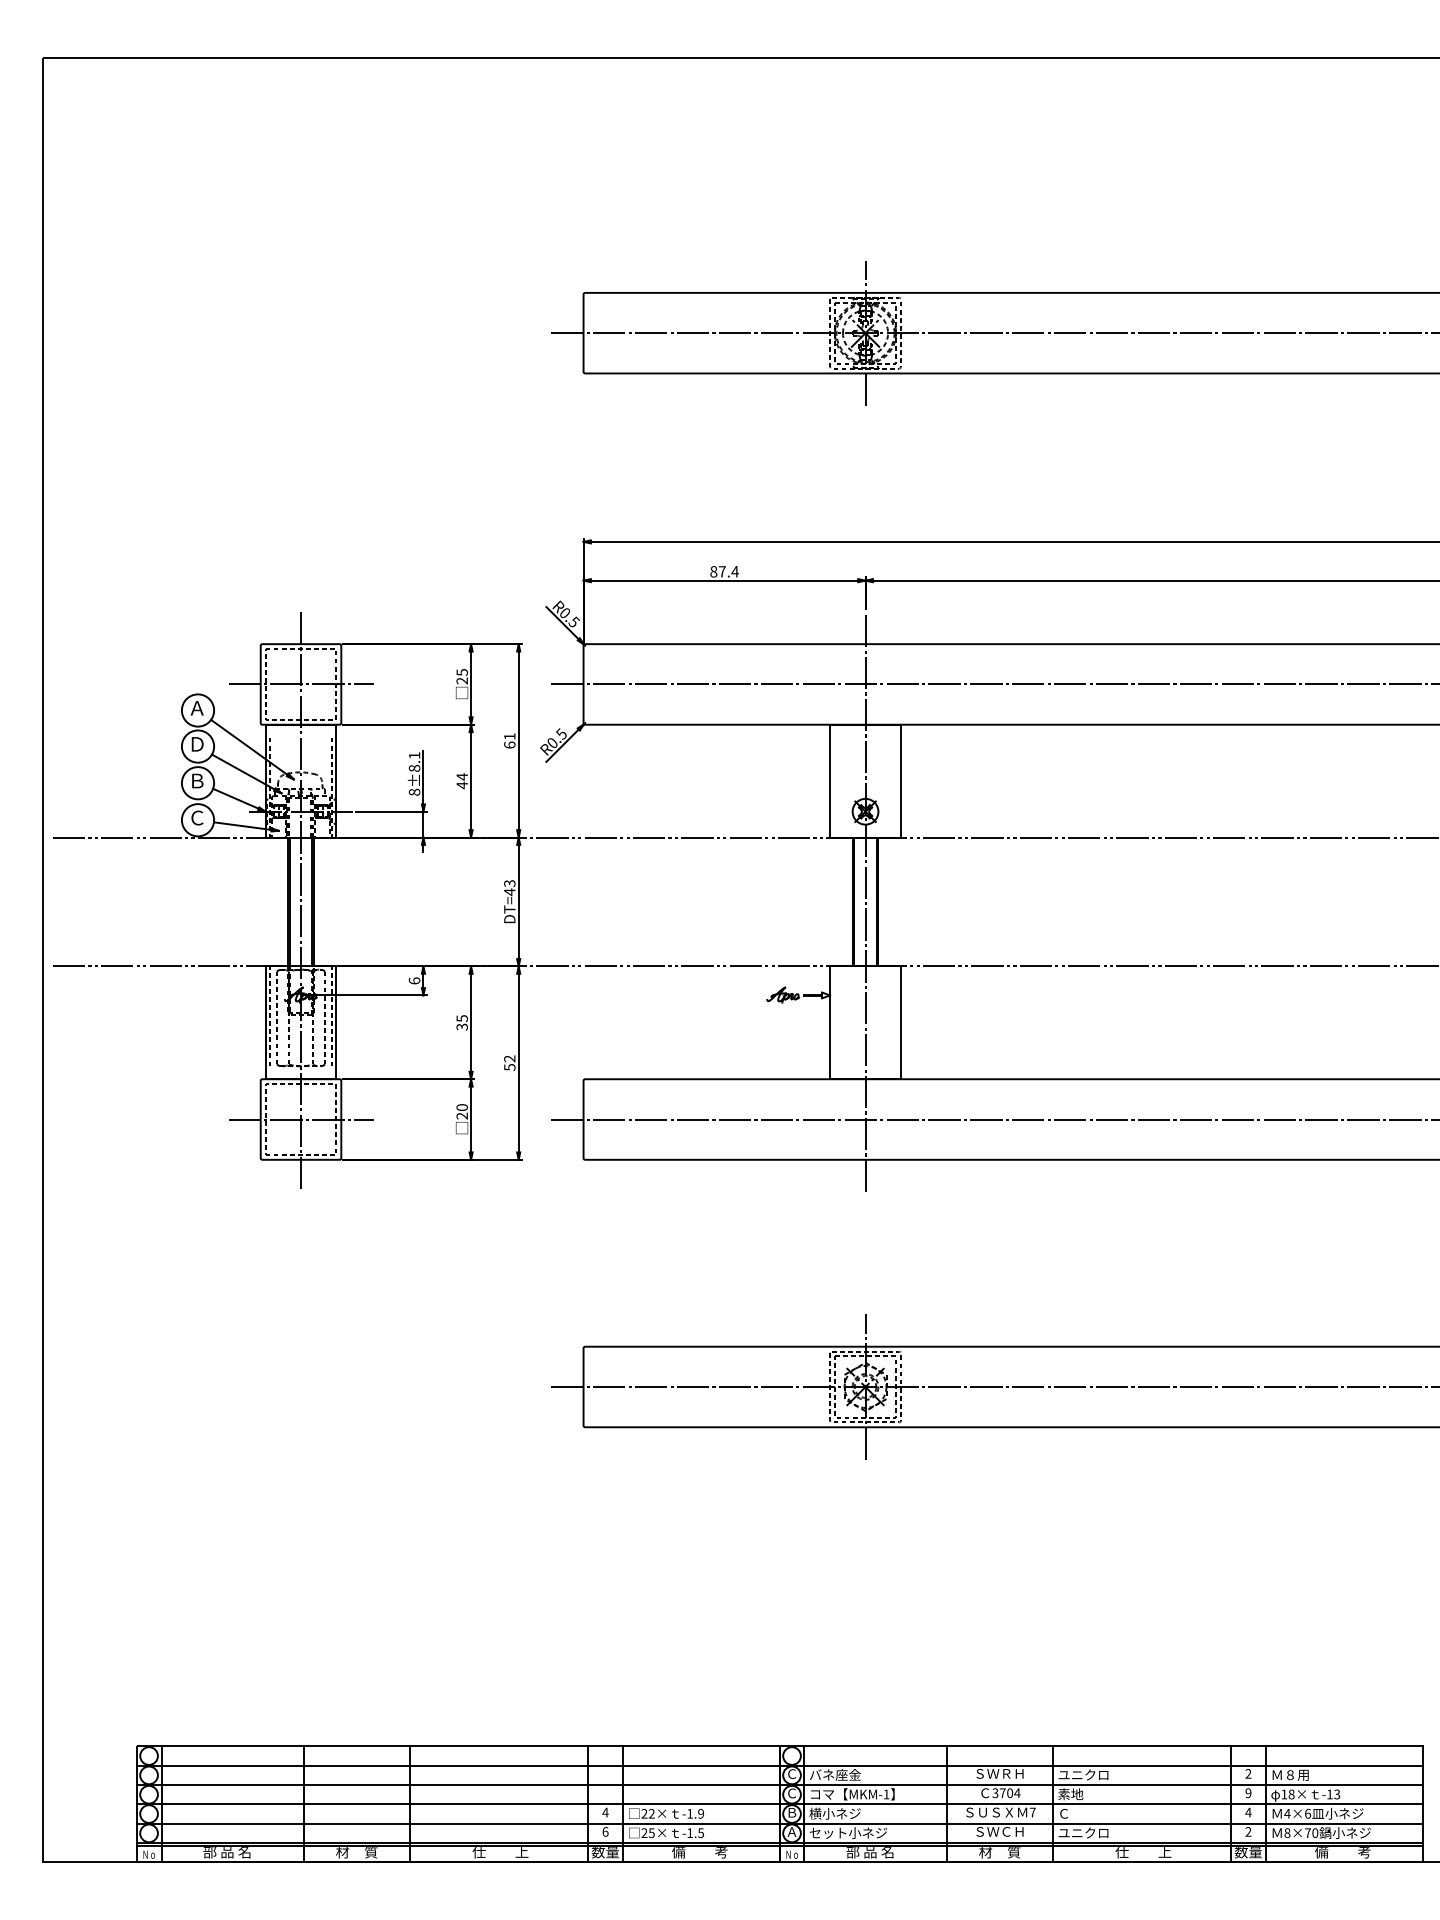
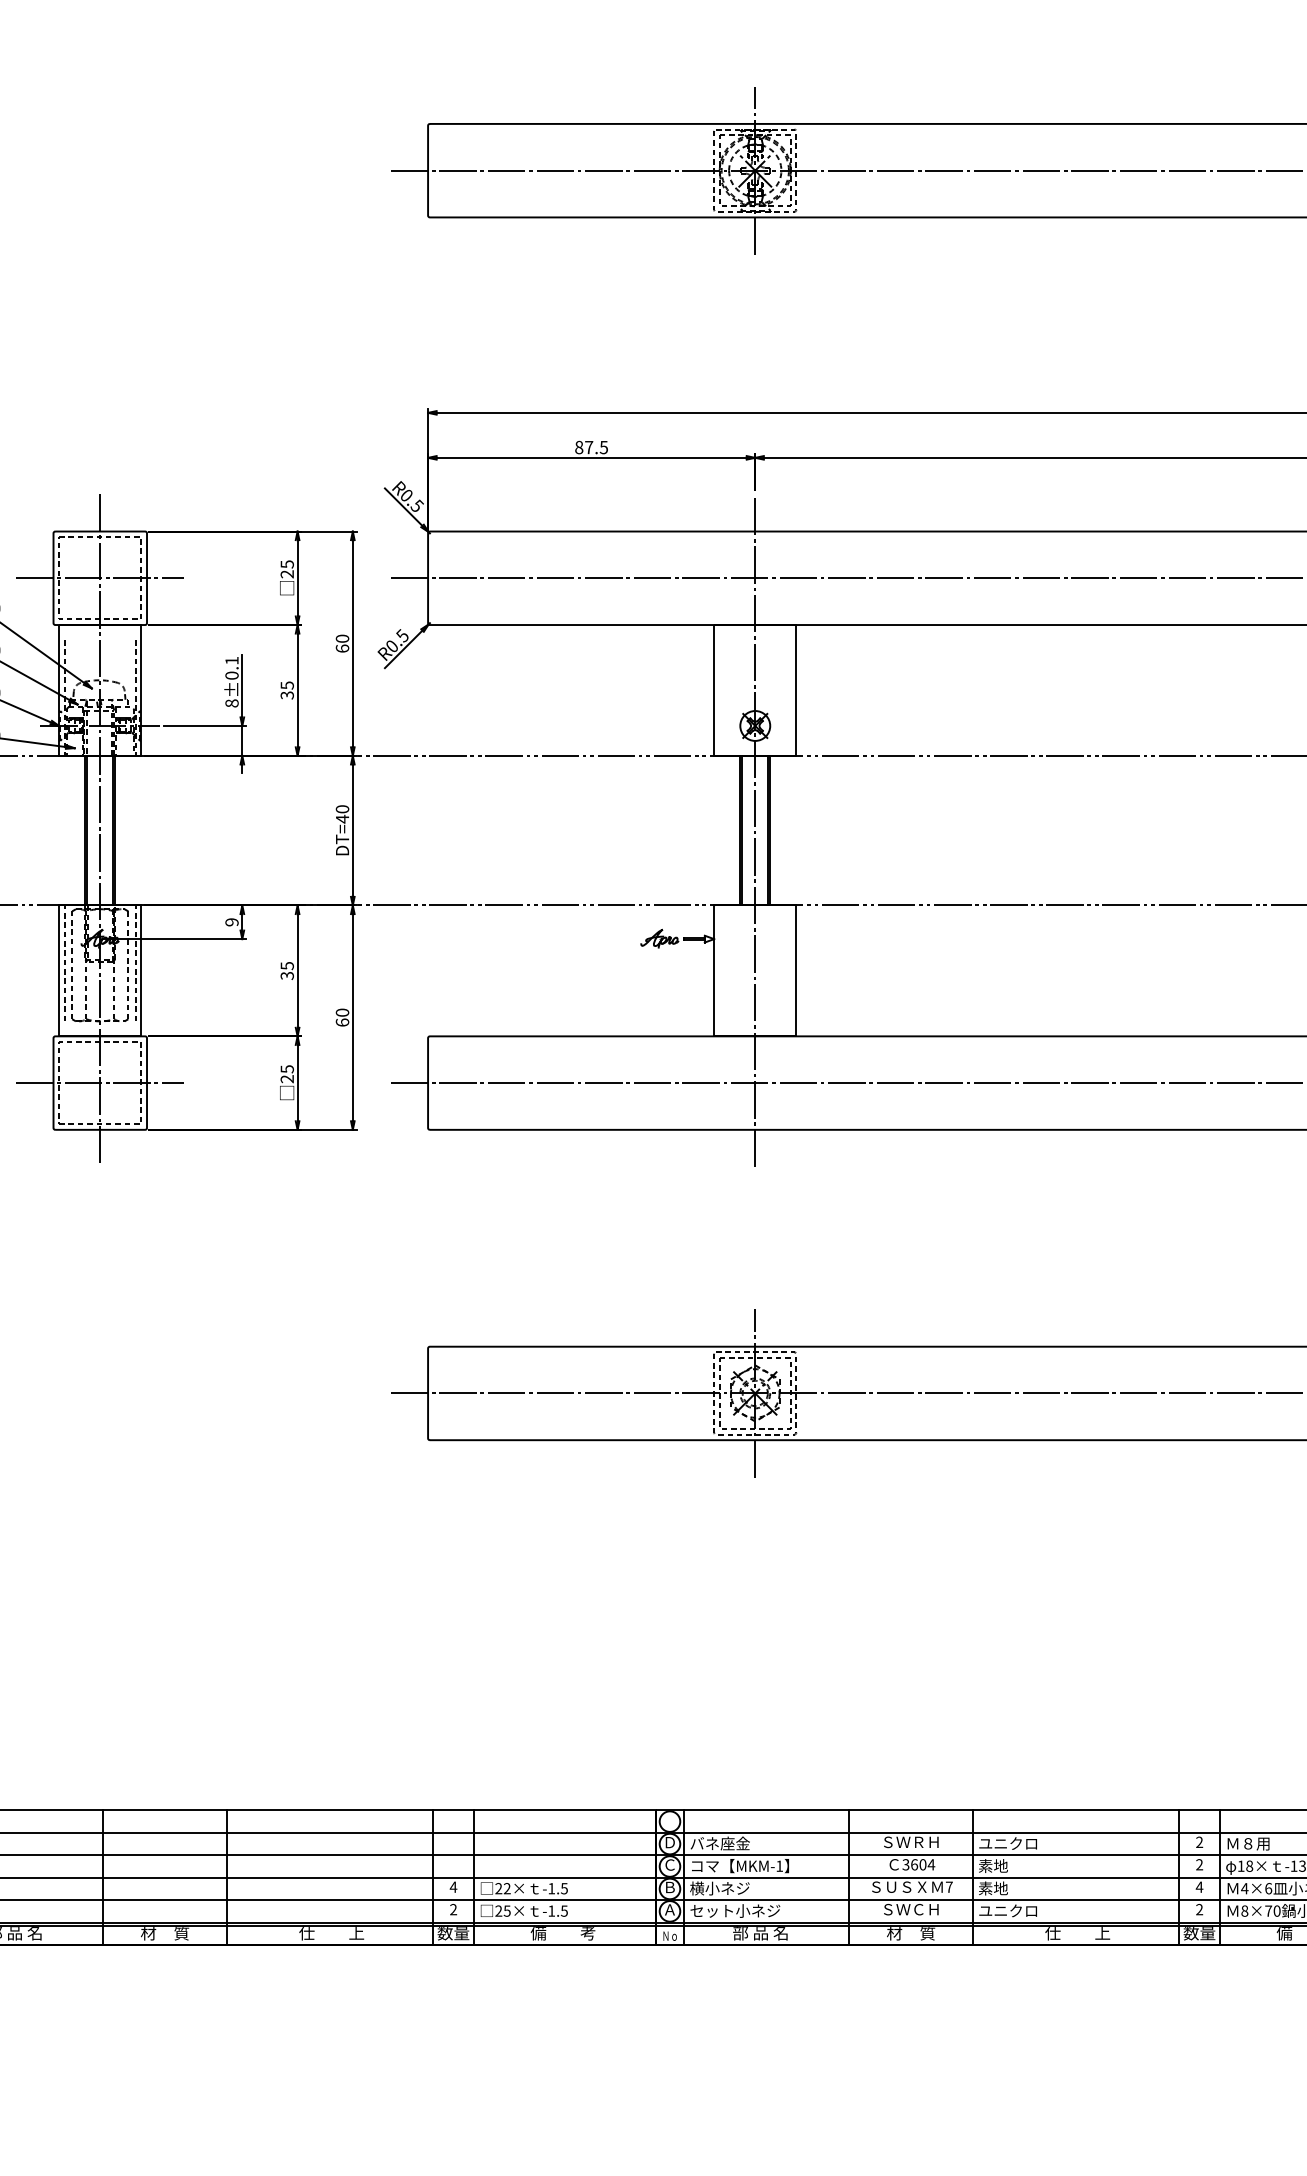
text: (734, 571) -> (603, 447), 87.4 -> 87.5
text: (509, 736) -> (342, 638), 61 -> 60
text: (414, 767) -> (231, 674), 8±8.1 -> 8±0.1
text: (461, 781) -> (286, 690), 44 -> 35
text: (509, 883) -> (342, 809), DT=43 -> DT=40
text: (414, 980) -> (231, 921), 6 -> 9
text: (509, 1062) -> (342, 1016), 52 -> 60
text: (461, 1107) -> (286, 1069), 20 -> 25
text: (792, 1773) -> (670, 1841), Ｃ -> Ｄ
text: (1002, 1793) -> (914, 1865), 3704 -> 3604
text: (1248, 1793) -> (1199, 1865), 9 -> 2
text: (700, 1813) -> (563, 1888), -1.9 -> -1.5
text: (1070, 1813) -> (993, 1888), Ｃ -> 素地
text: (605, 1831) -> (453, 1909), 6 -> 2

